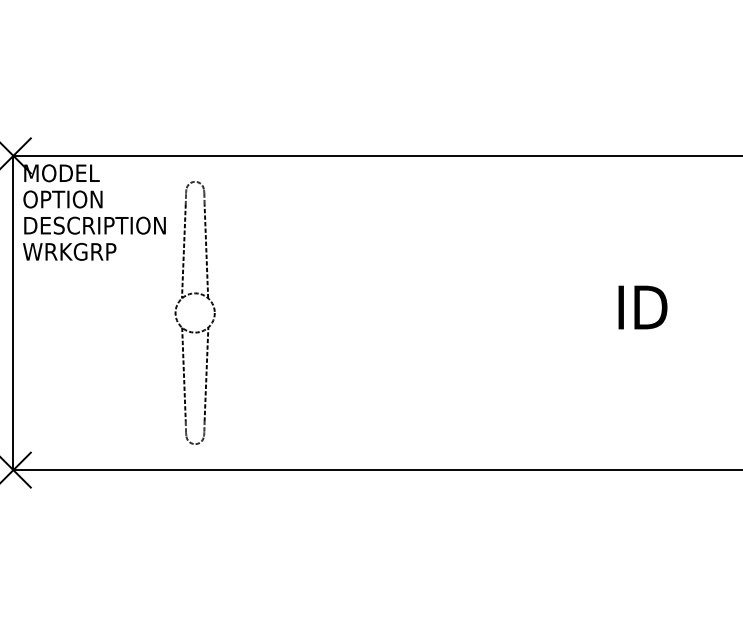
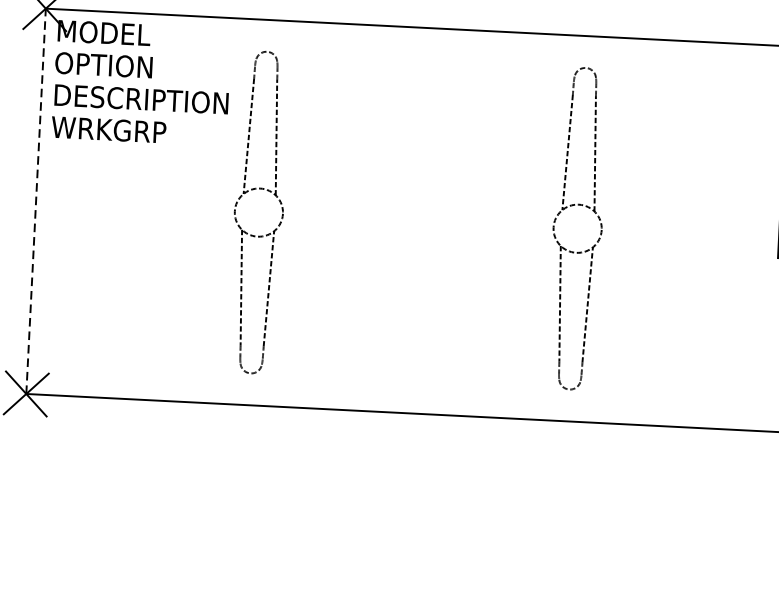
part: (439, 303) -> (559, 216), added
line: (13, 312) -> (36, 200), solid -> dashed

